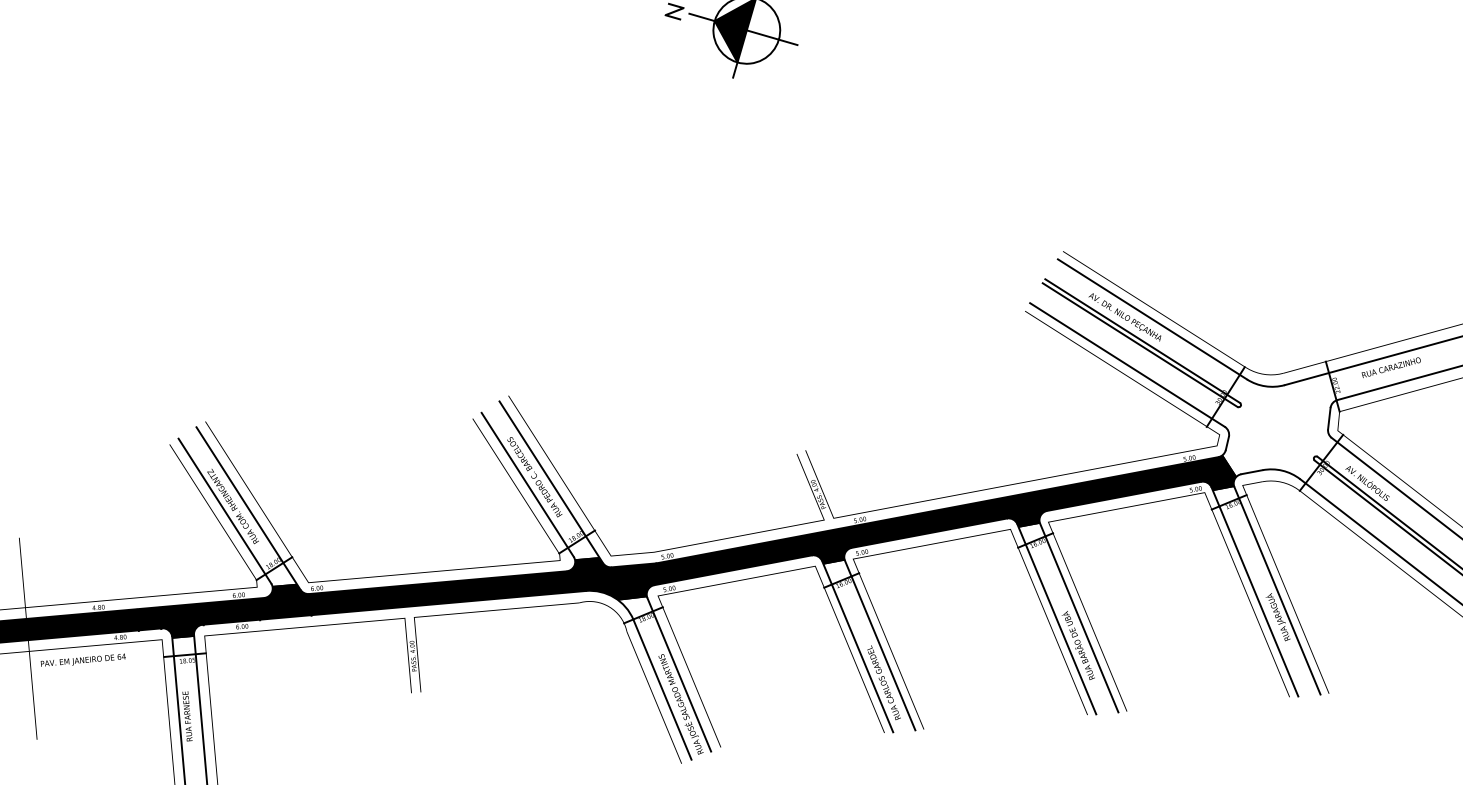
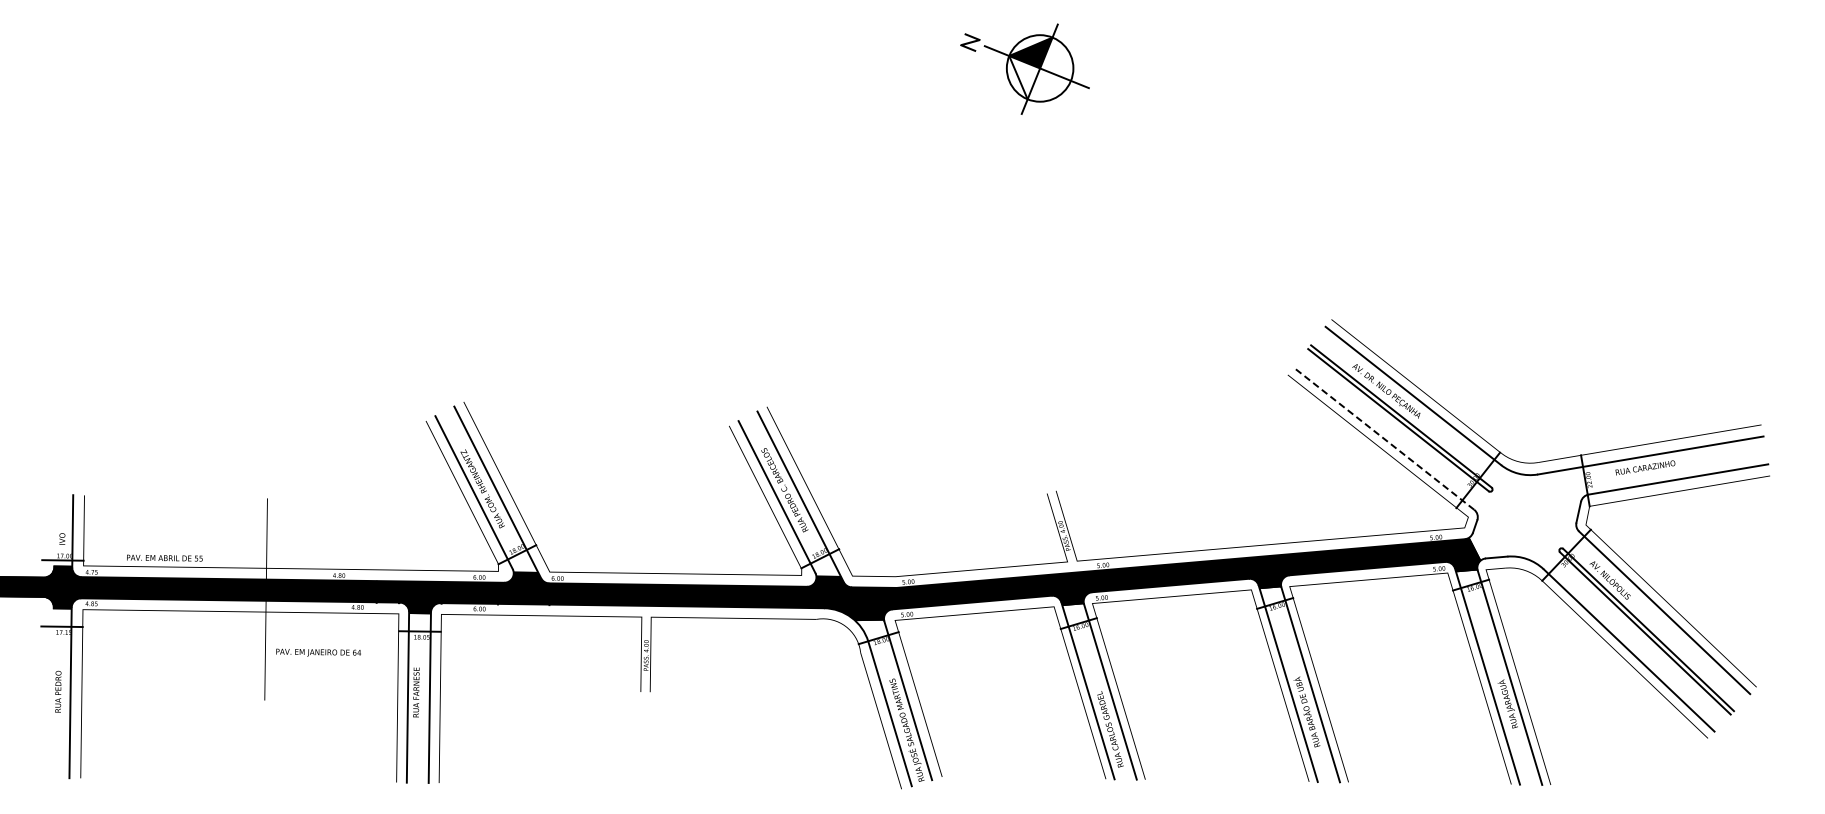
fill: (732, 41) -> (1024, 77), removed
line: (1126, 364) -> (1383, 438), solid -> dashed
text: (83, 660) -> (318, 652), moved

